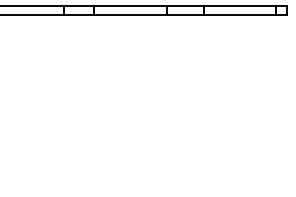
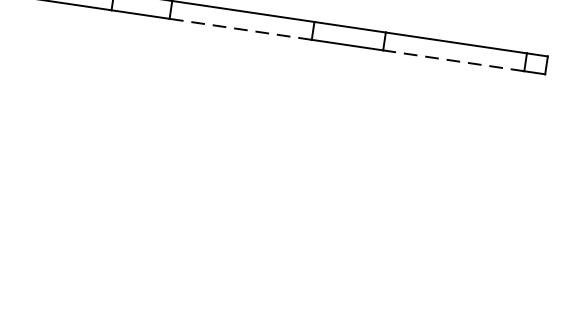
line: (130, 15) -> (240, 29), solid -> dashed
line: (239, 15) -> (452, 60), solid -> dashed

